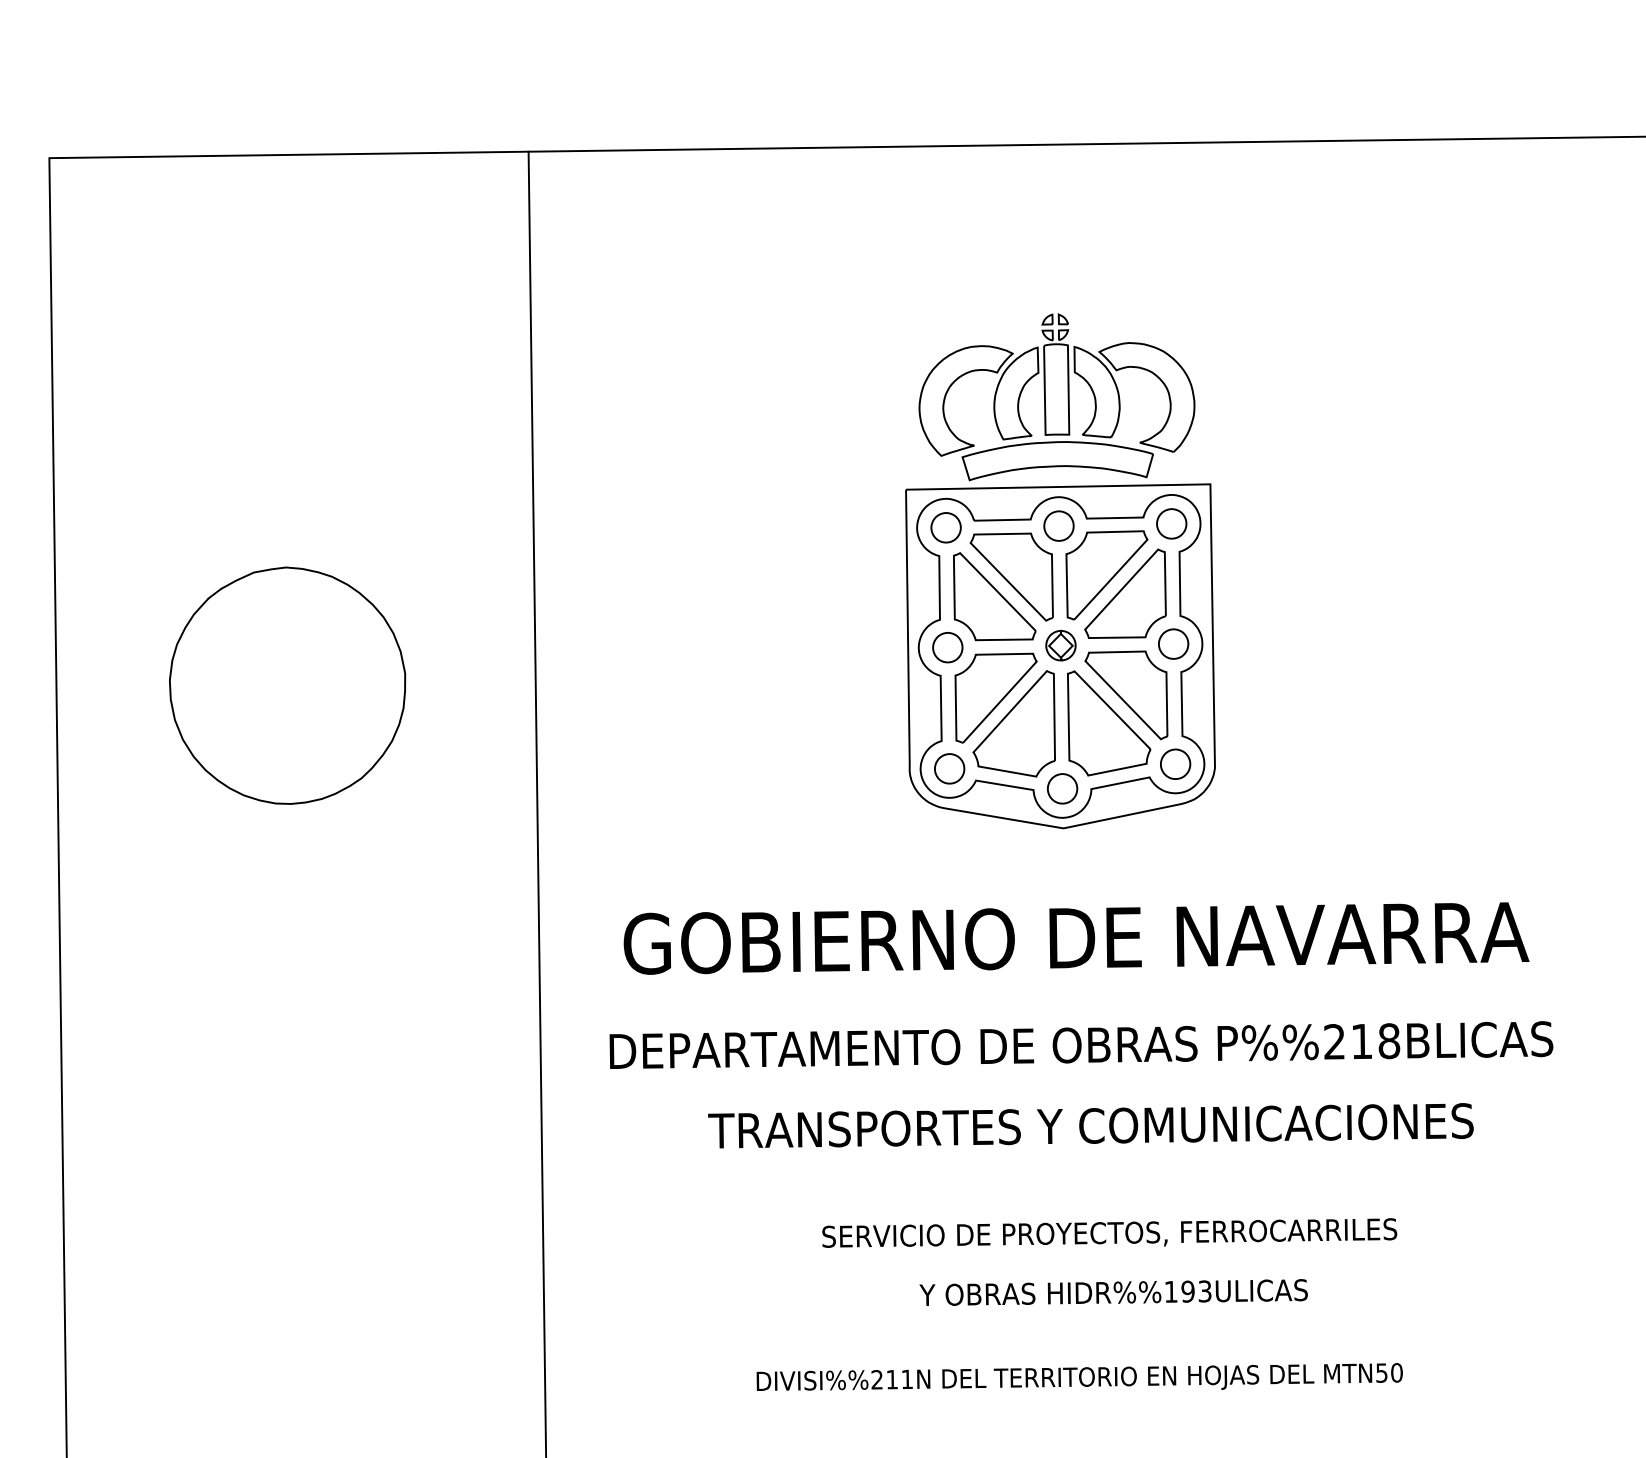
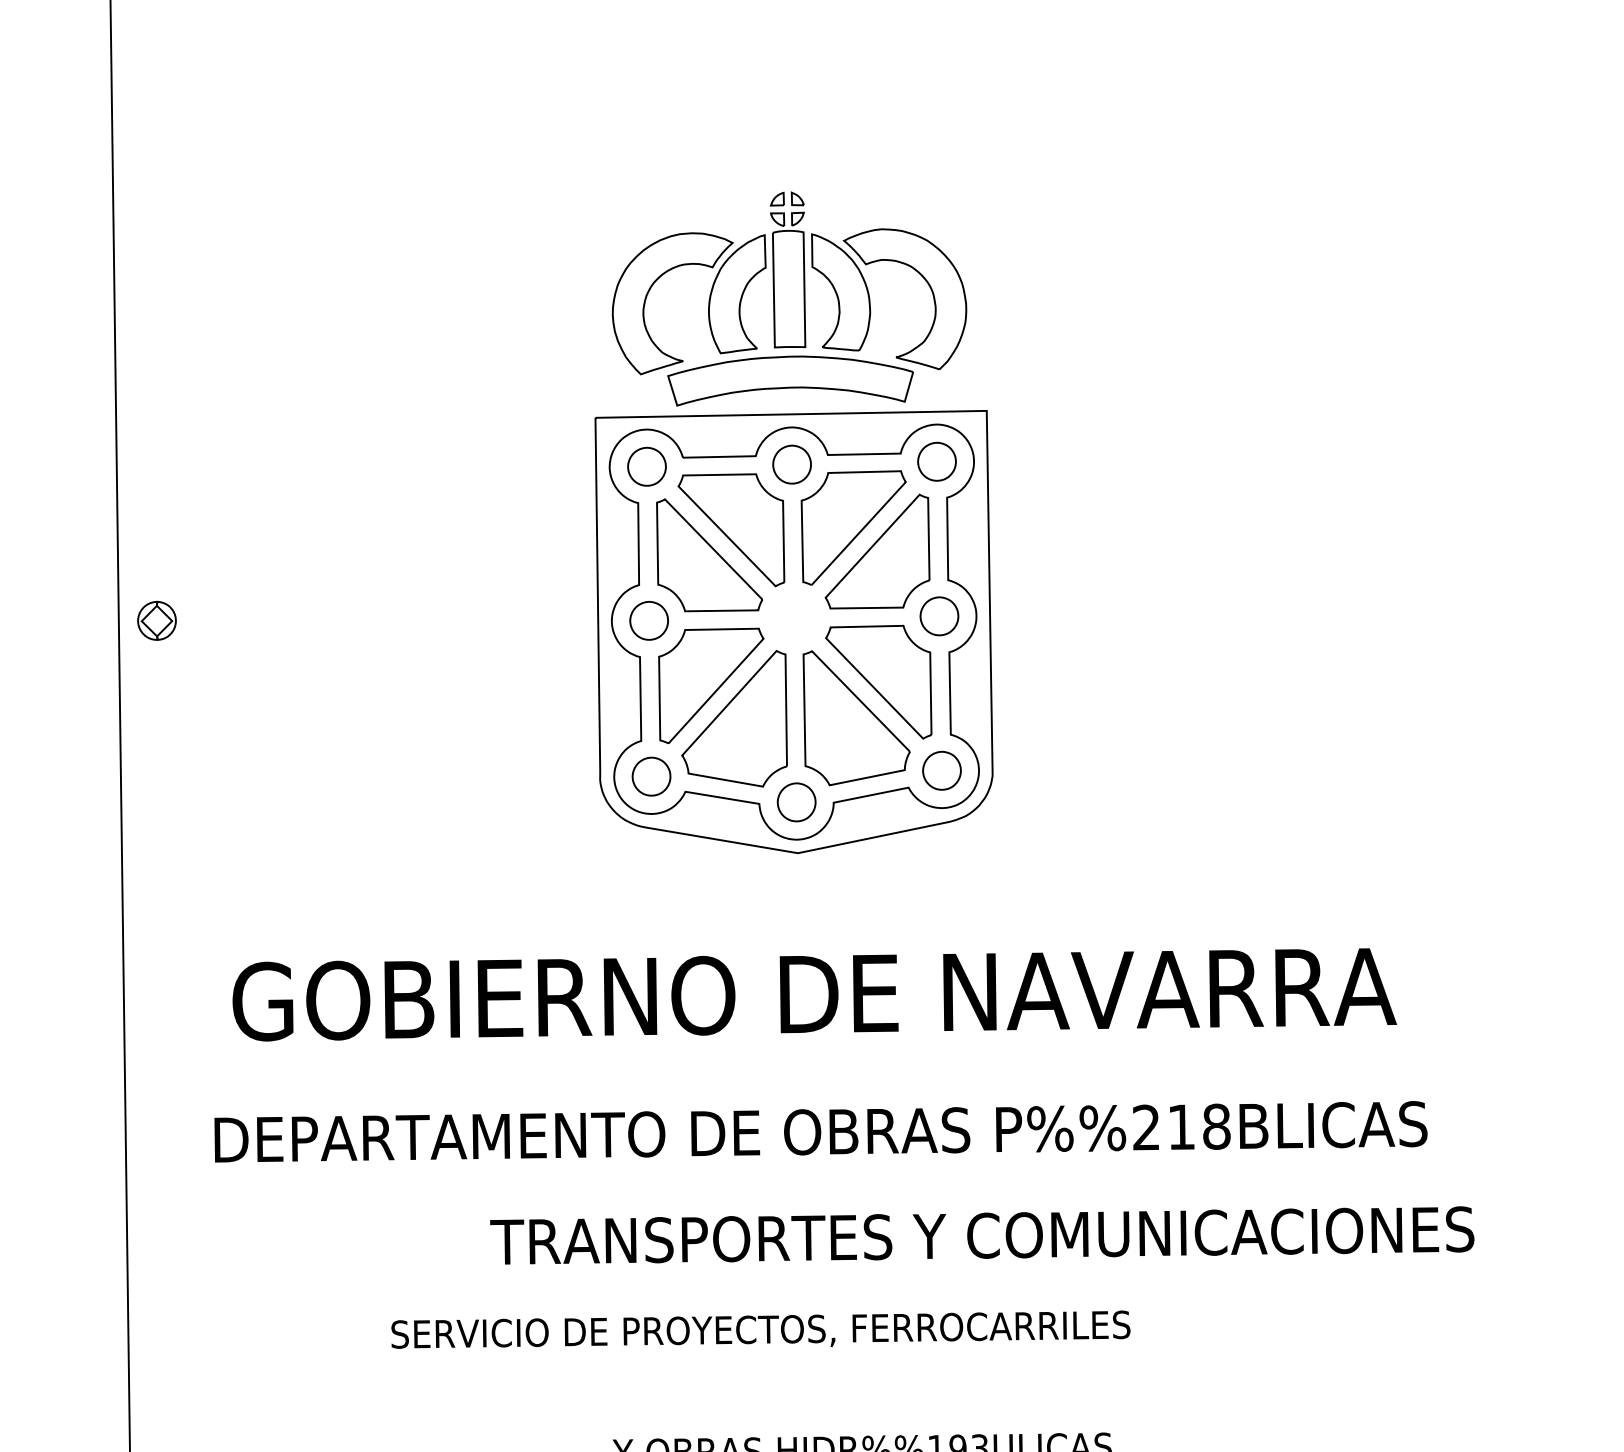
part: (1060, 645) -> (156, 620), moved
text: (1090, 1125) -> (981, 1235), moved
text: (1109, 1232) -> (760, 1328), moved

